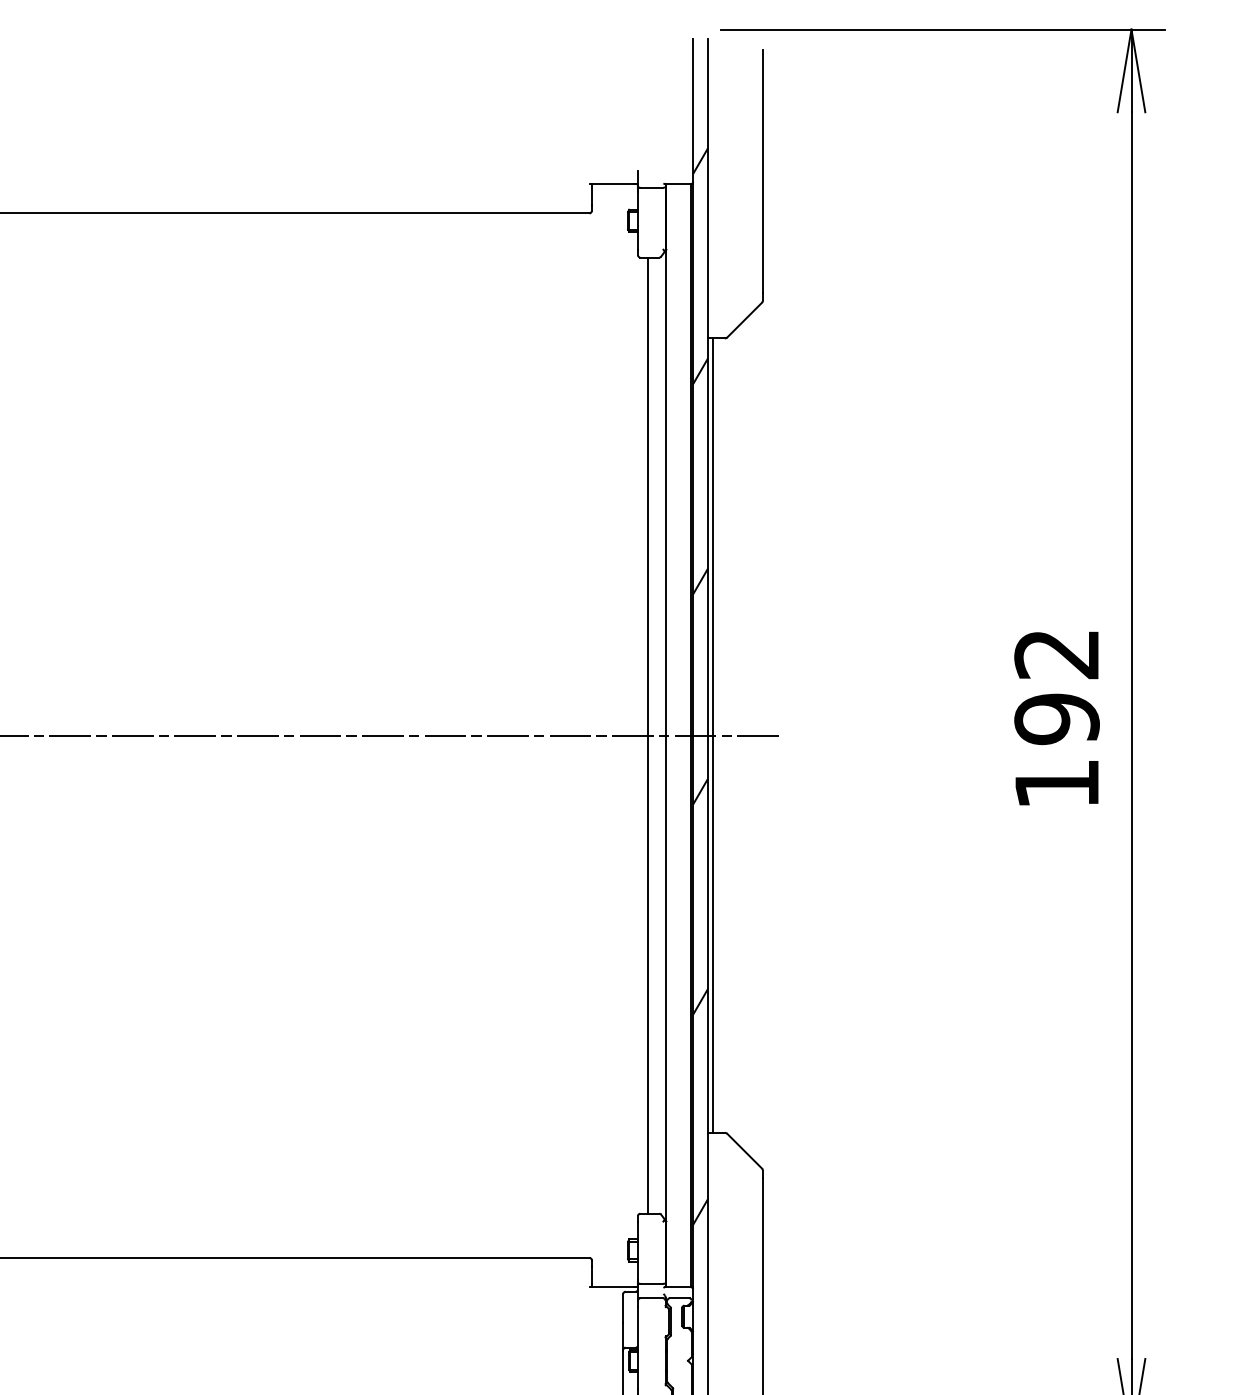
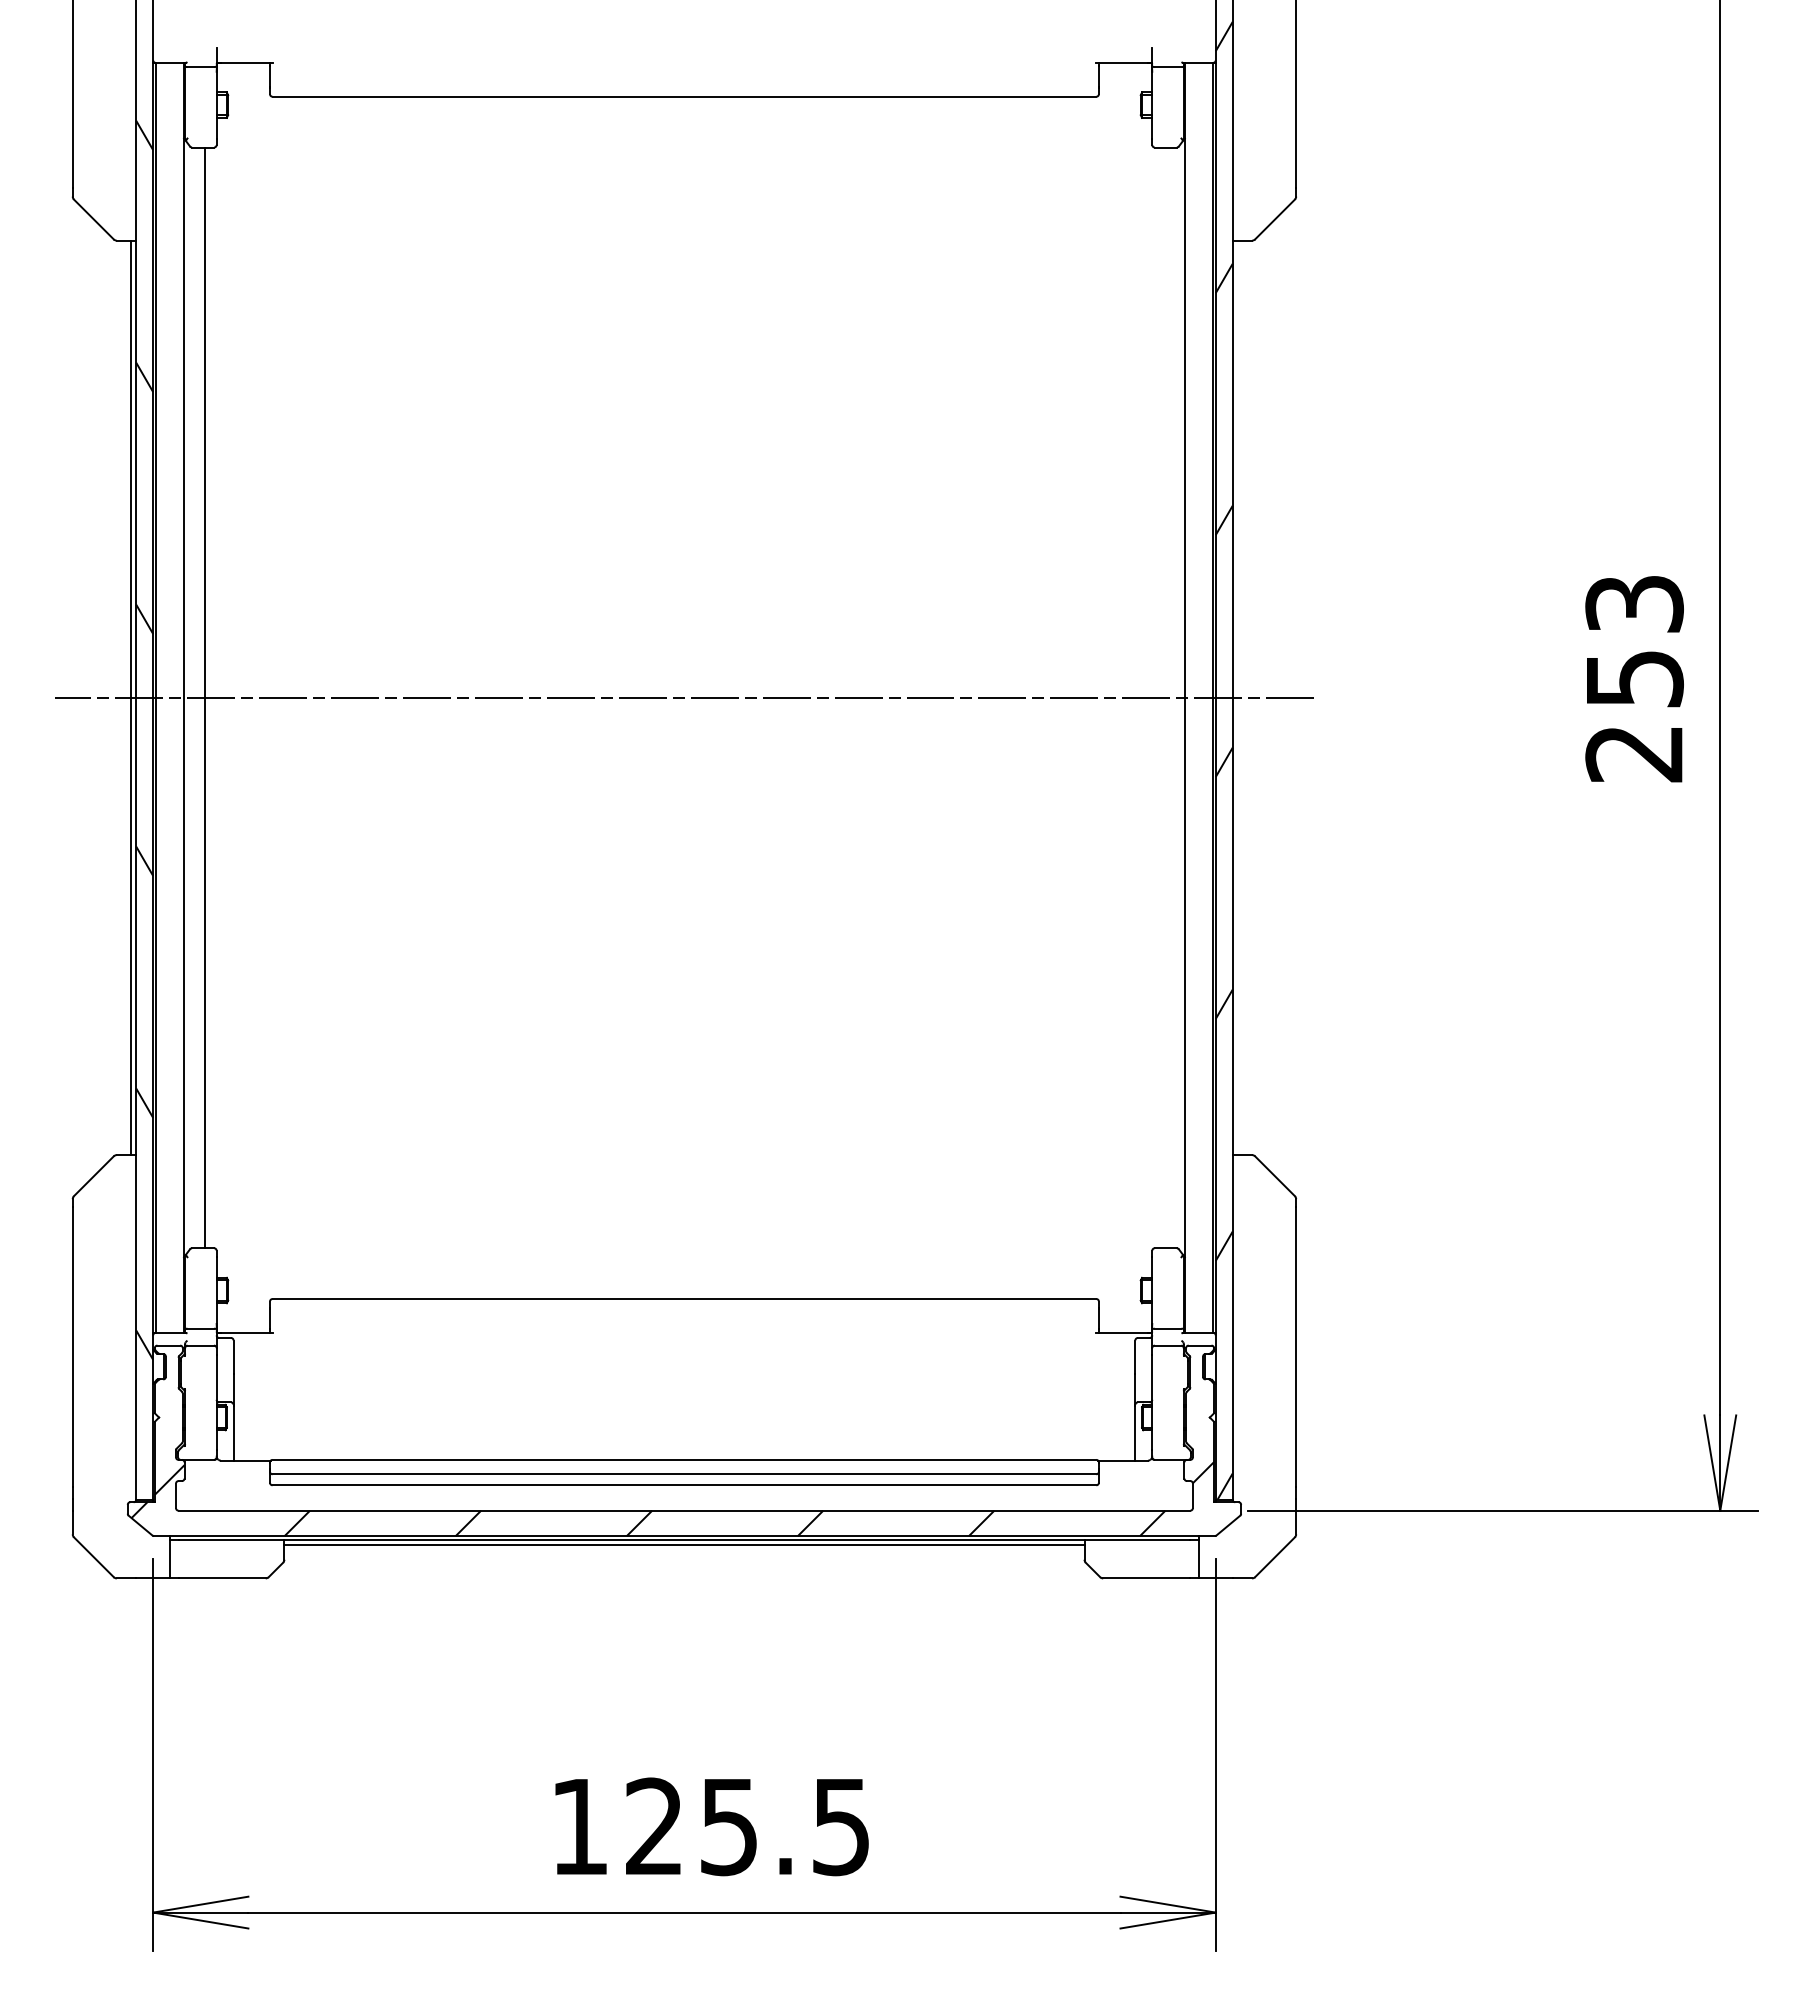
text: (1056, 719) -> (1634, 679), 192 -> 253
line: (647, 735) -> (1163, 697), removed
line: (712, 735) -> (1238, 697), removed

